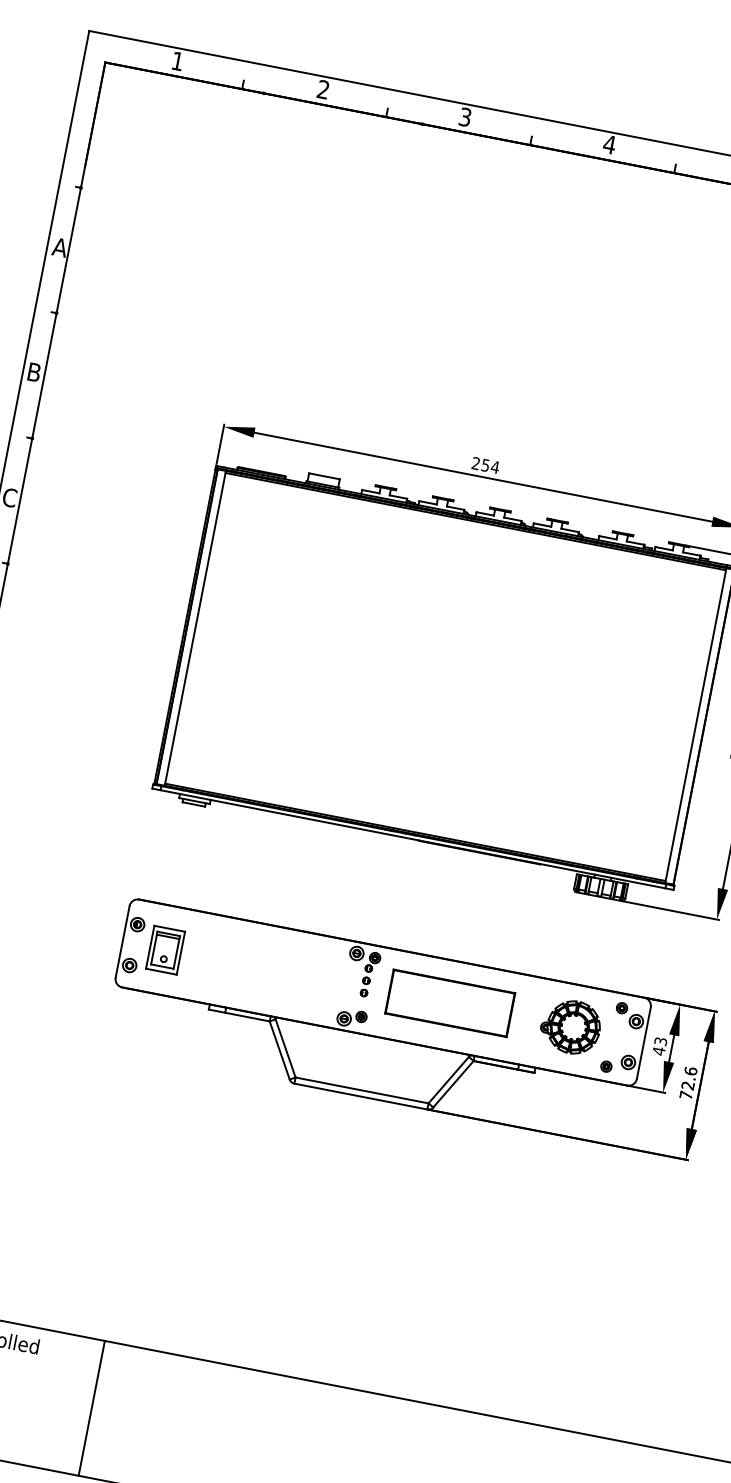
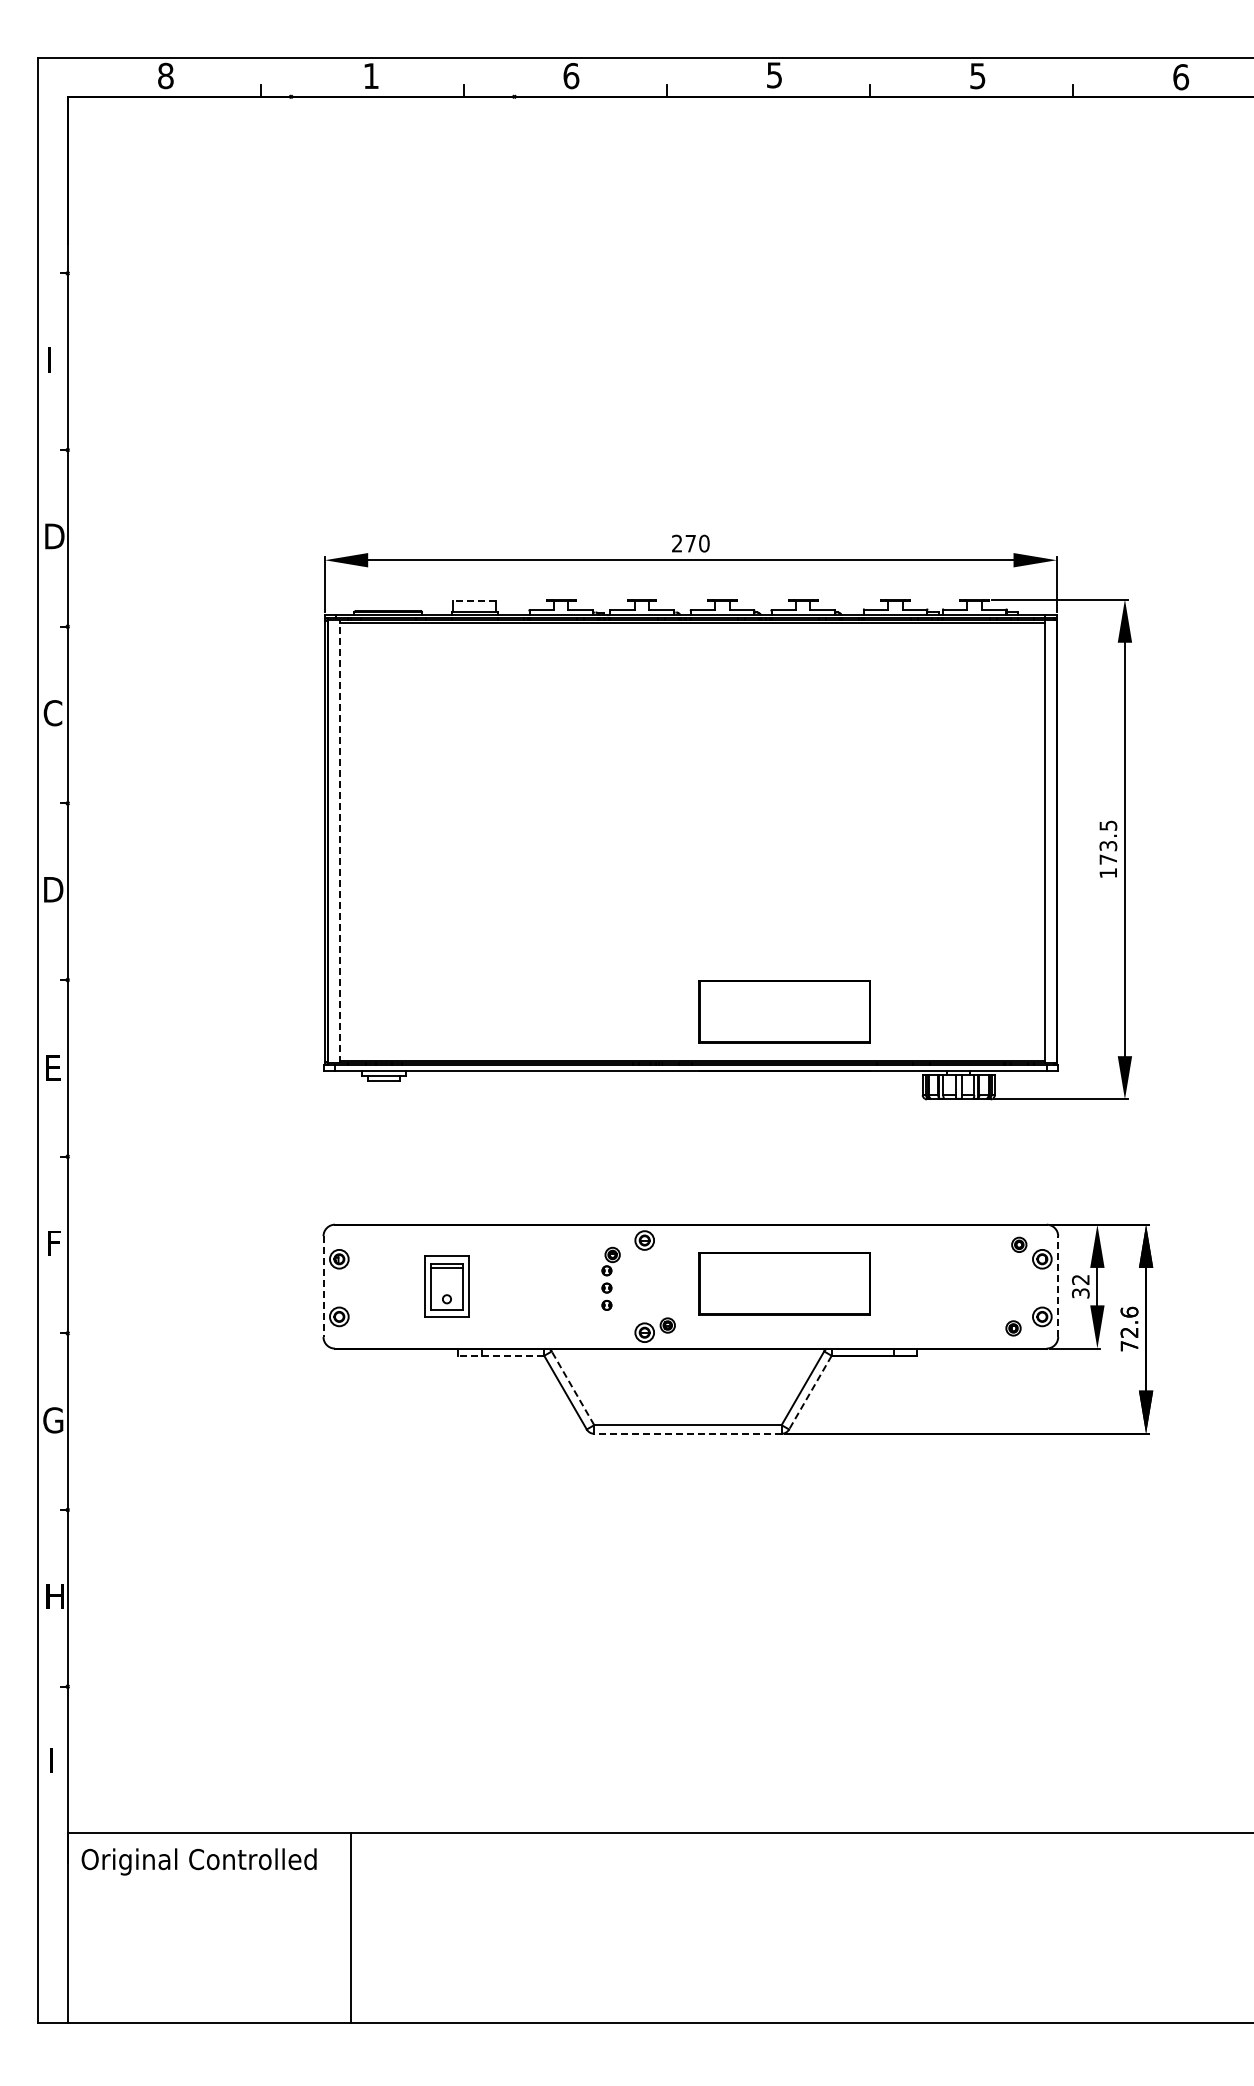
text: (177, 60) -> (165, 75), 1 -> 8
text: (322, 89) -> (370, 75), 2 -> 1
text: (465, 116) -> (571, 75), 3 -> 6
text: (609, 144) -> (774, 75), 4 -> 5
text: (60, 247) -> (55, 359), A -> I
text: (36, 372) -> (56, 536), B -> D
text: (490, 466) -> (697, 543), 254 -> 270
line: (324, 475) -> (474, 600), solid -> dashed
line: (195, 628) -> (339, 841), solid -> dashed
part: (487, 810) -> (784, 1011), added
line: (122, 942) -> (323, 1287), solid -> dashed
part: (165, 950) -> (446, 1286), moved
part: (370, 974) -> (610, 1278), moved
line: (239, 1015) -> (501, 1355), solid -> dashed
part: (570, 1026) -> (954, 1283), removed
line: (644, 1043) -> (1058, 1286), solid -> dashed
text: (659, 1046) -> (1080, 1286), 43 -> 32
line: (285, 1048) -> (573, 1388), solid -> dashed
line: (453, 1084) -> (810, 1392), solid -> dashed
line: (360, 1096) -> (687, 1433), solid -> dashed
line: (91, 1408) -> (350, 1928), moved

